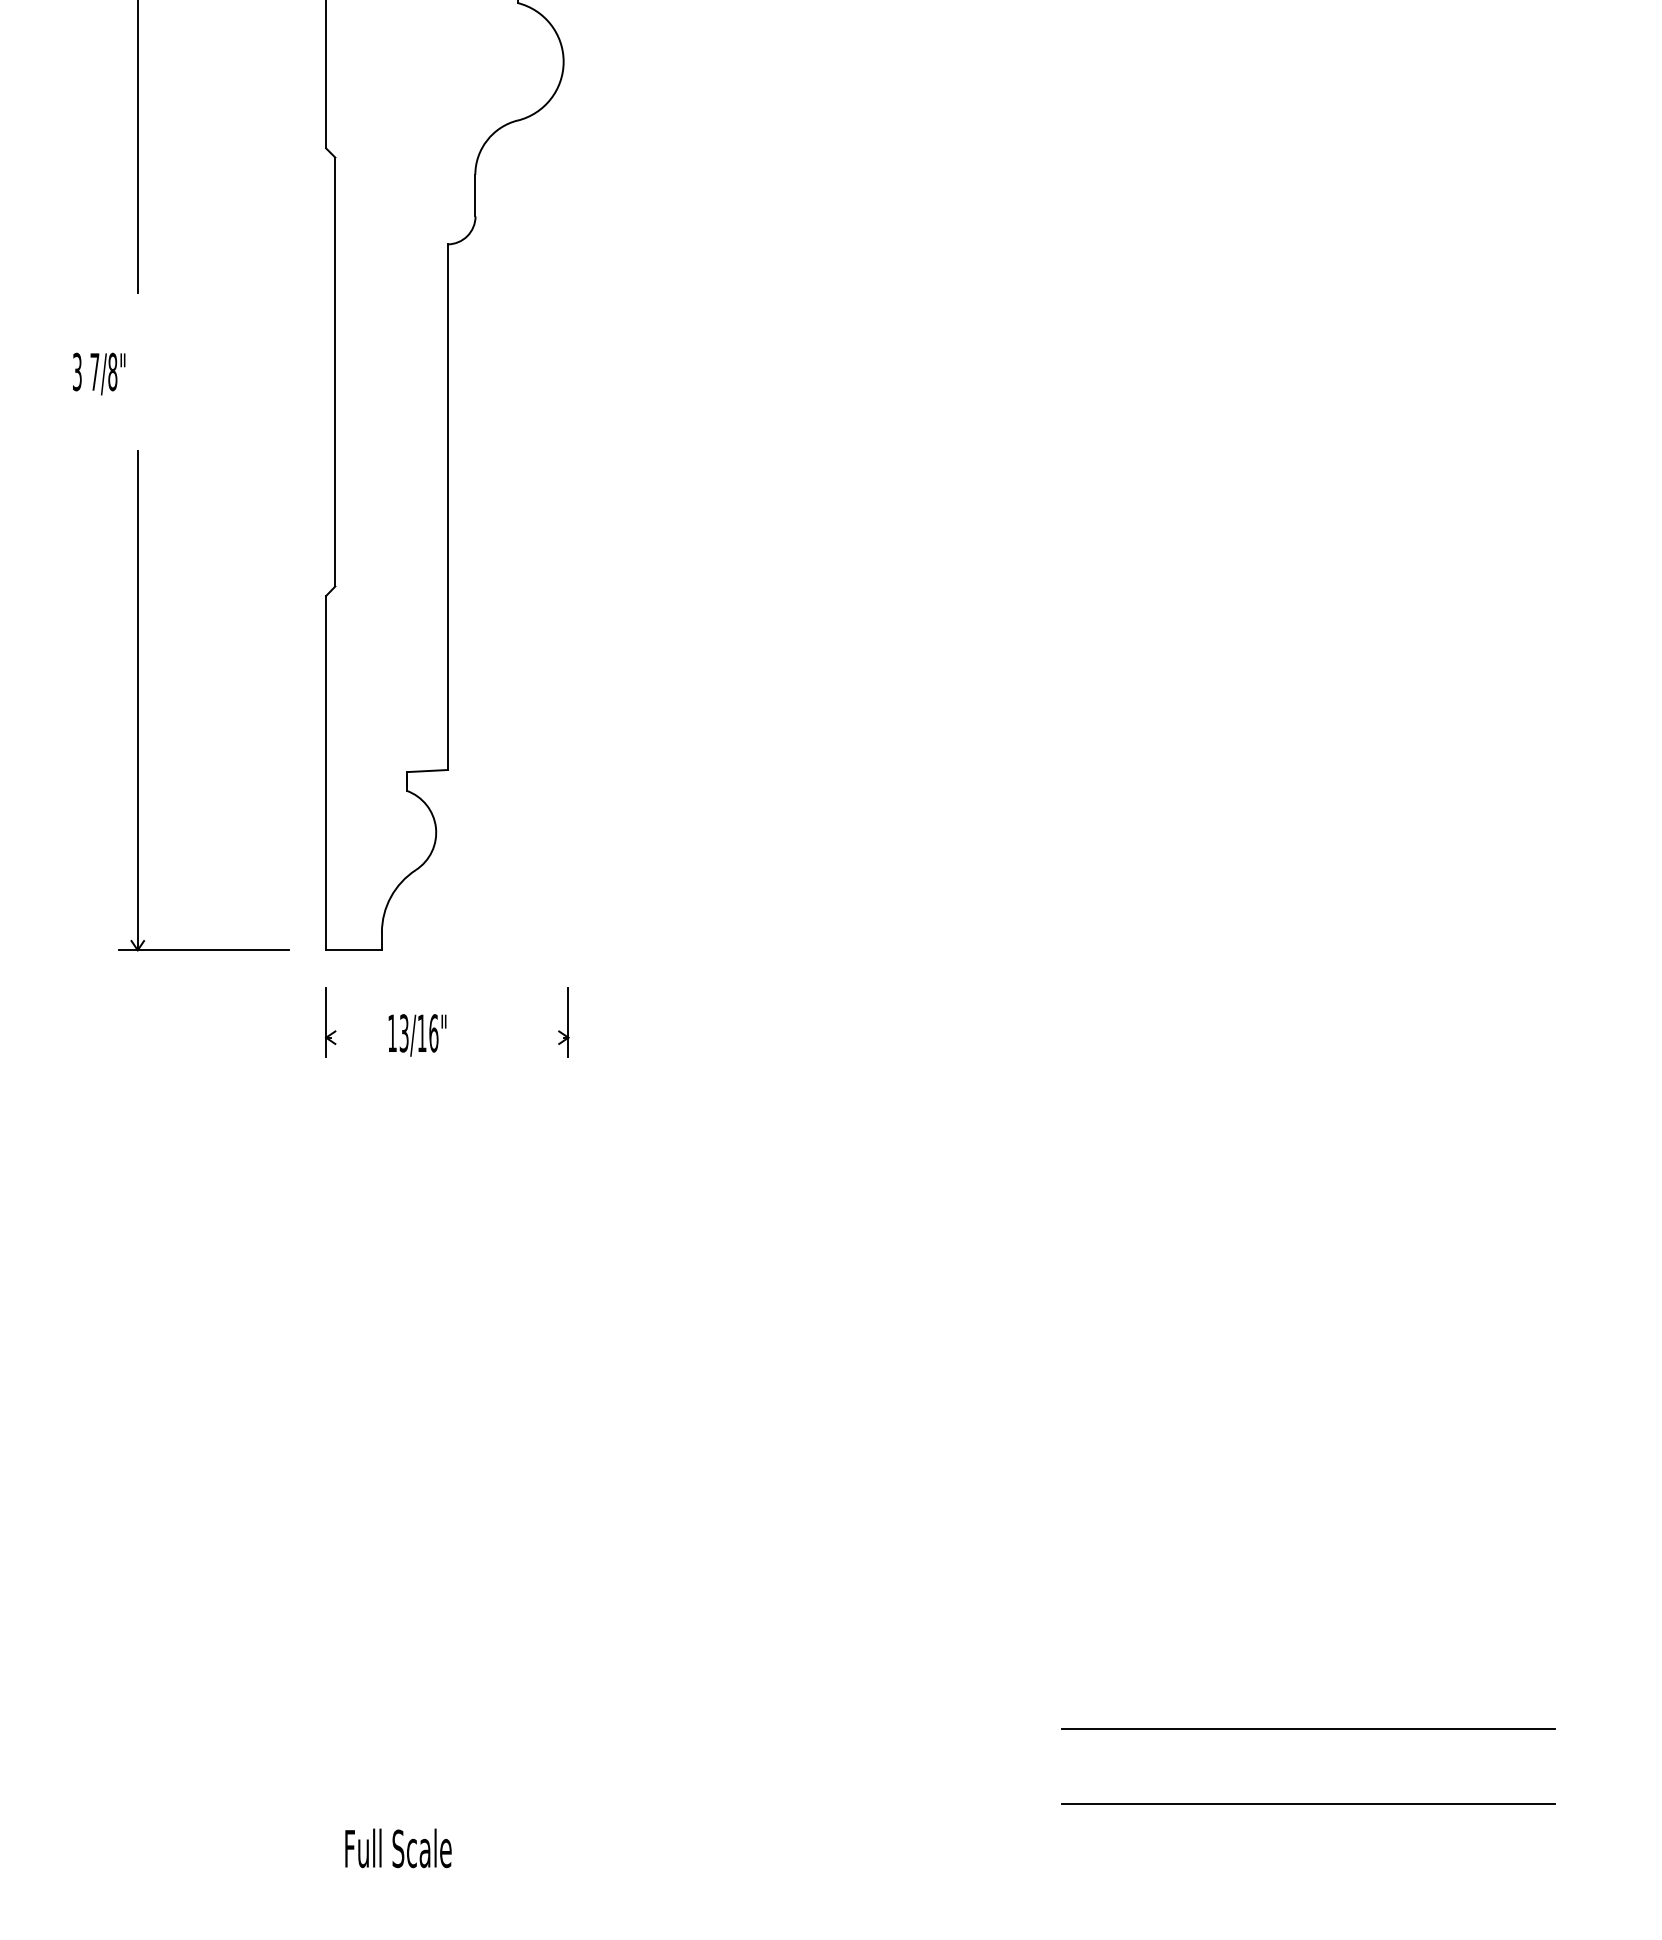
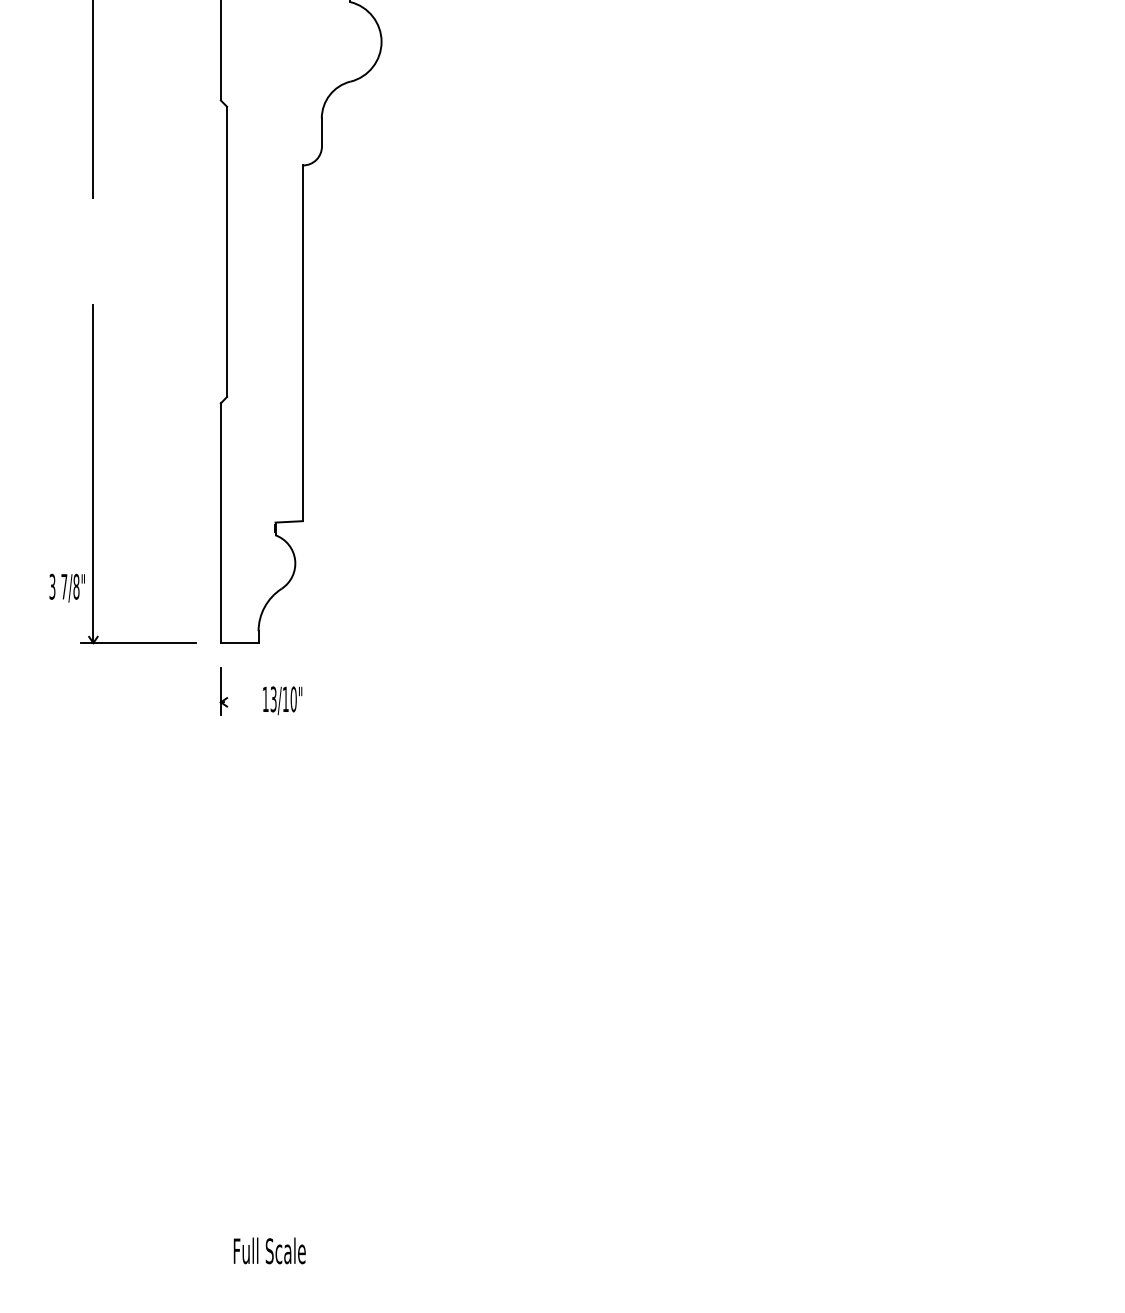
text: (98, 373) -> (66, 587), moved
part: (563, 1021) -> (381, 691), removed
text: (433, 1032) -> (293, 698), 13/16" -> 13/10"
line: (1308, 1729) -> (885, 1170), removed
line: (1308, 1803) -> (885, 1220), removed

